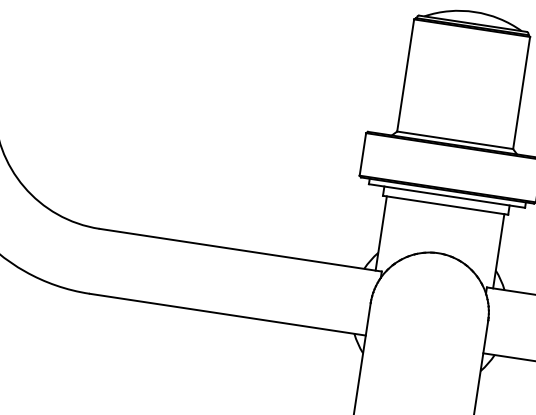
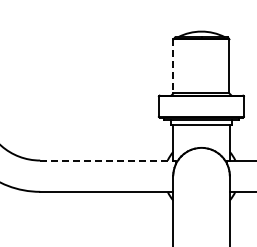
line: (405, 75) -> (173, 66), solid -> dashed
line: (241, 250) -> (108, 160), solid -> dashed

